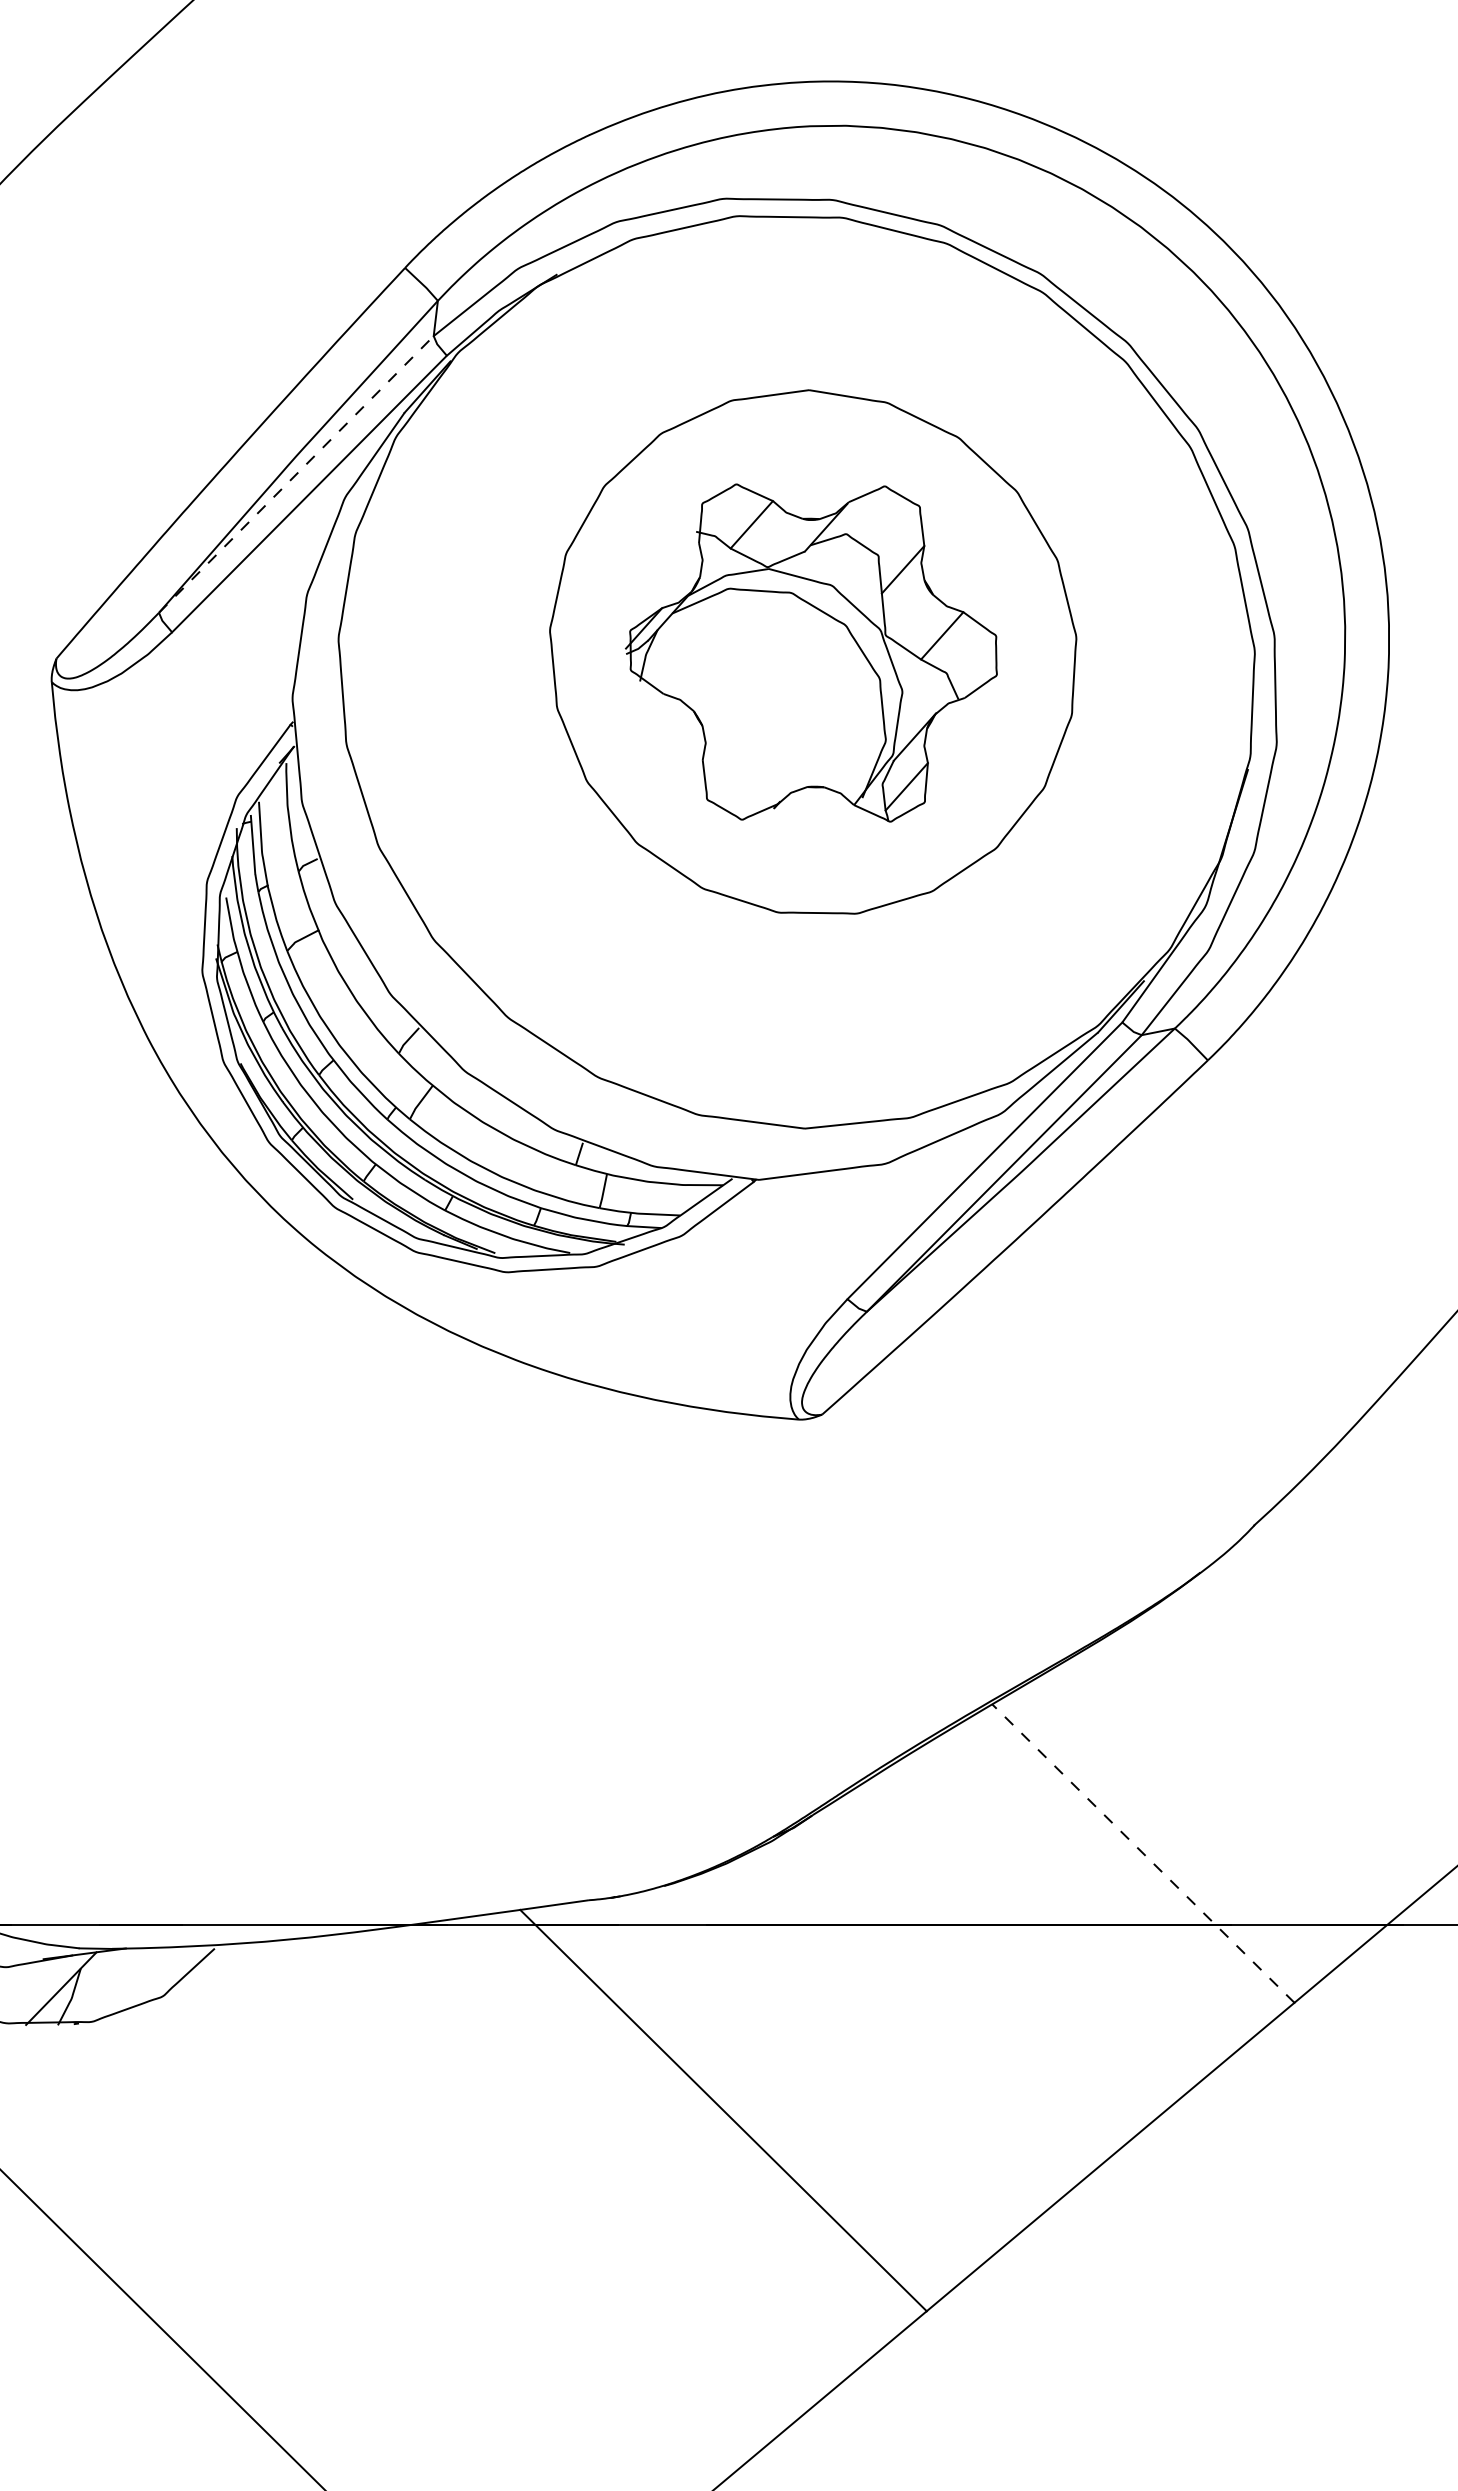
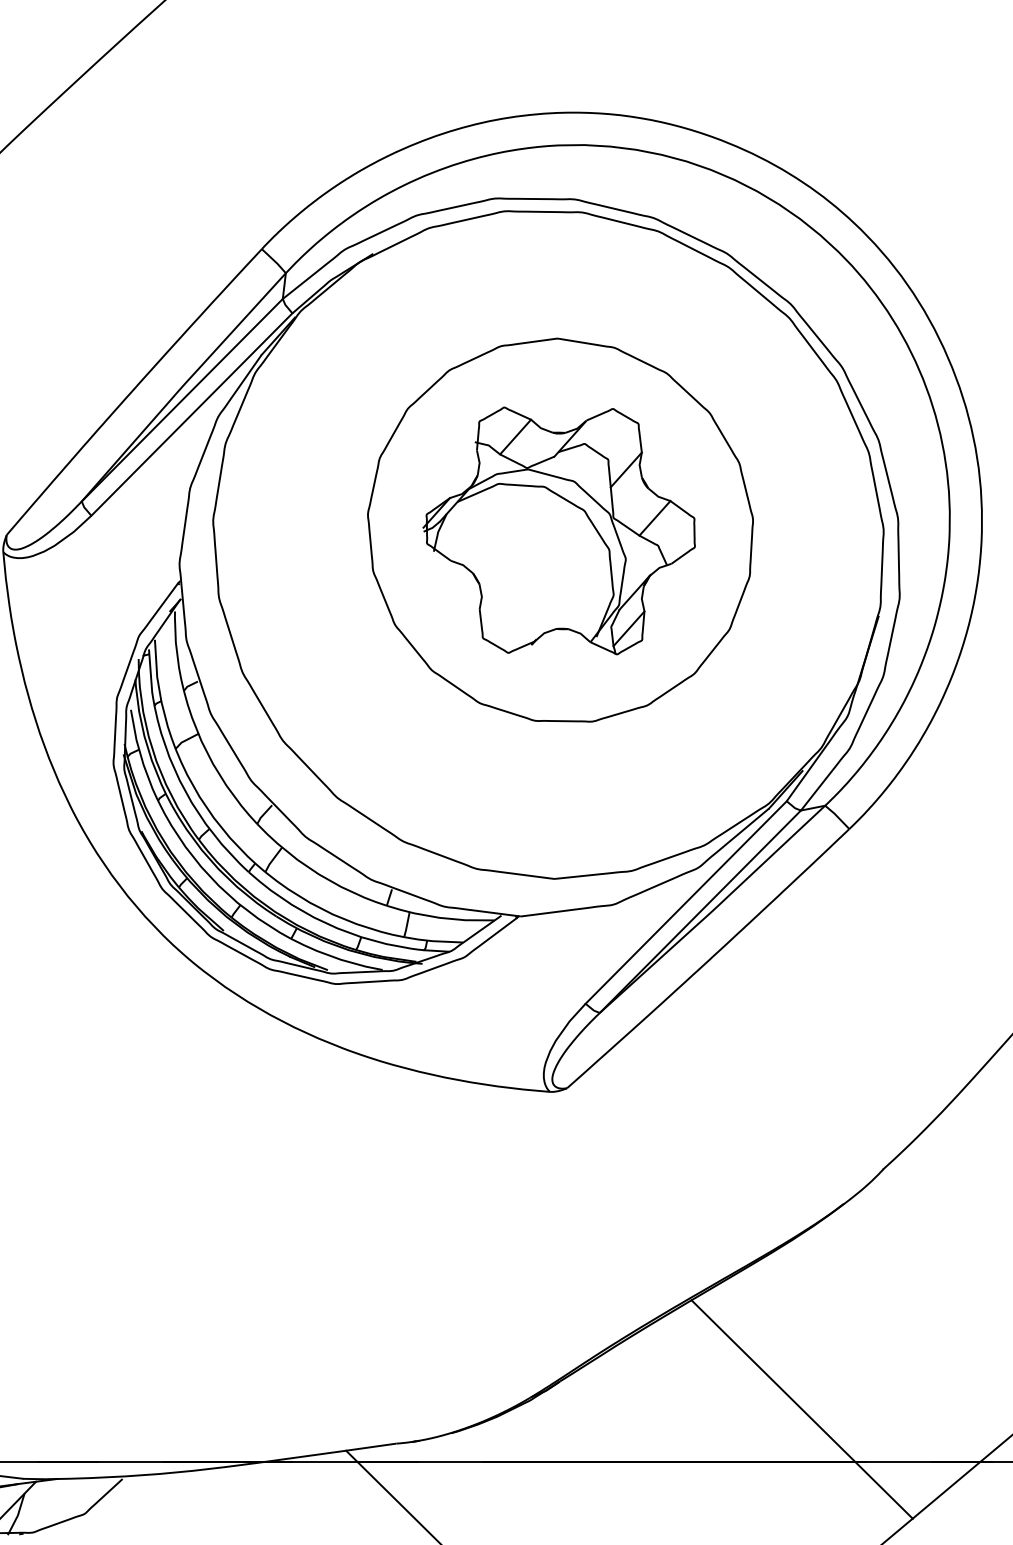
line: (296, 474) -> (182, 400), dashed -> solid
line: (1143, 1853) -> (802, 1409), dashed -> solid

